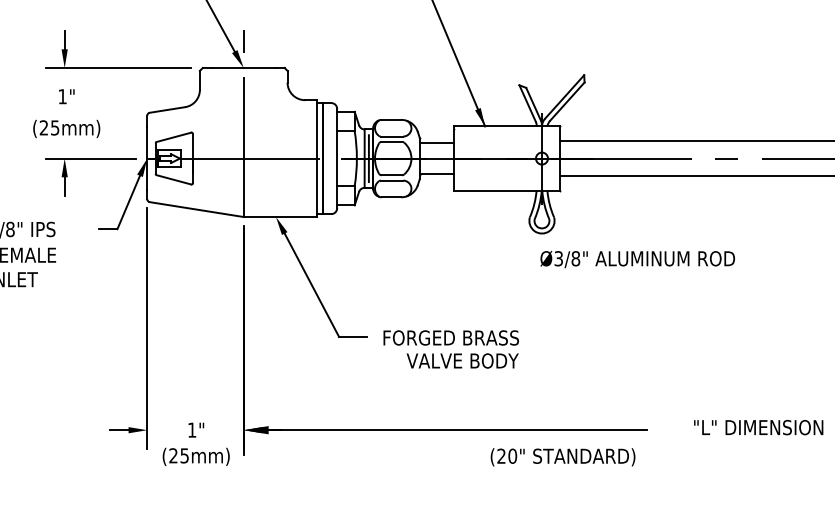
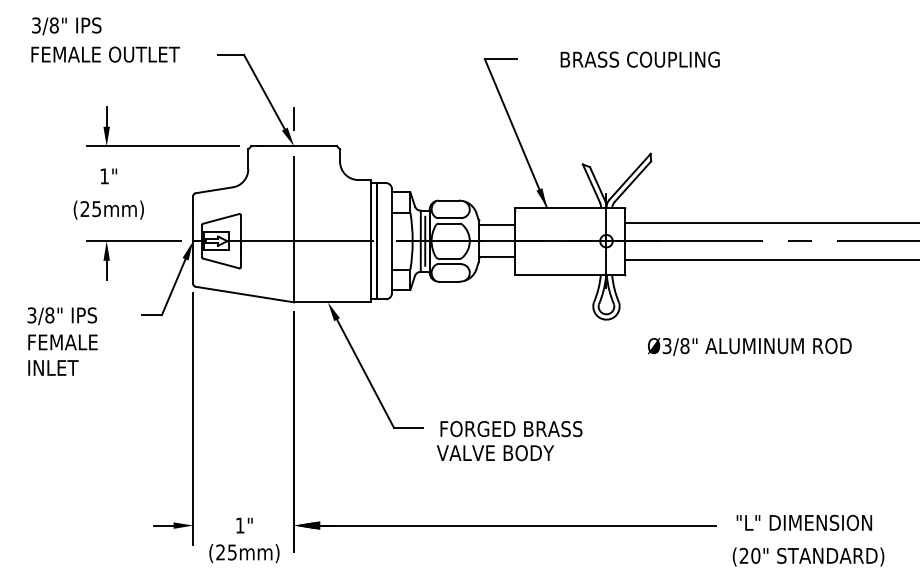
text: (637, 259) -> (749, 346), moved
text: (461, 361) -> (494, 453), moved
text: (757, 427) -> (803, 522), moved
text: (563, 456) -> (808, 556), moved

